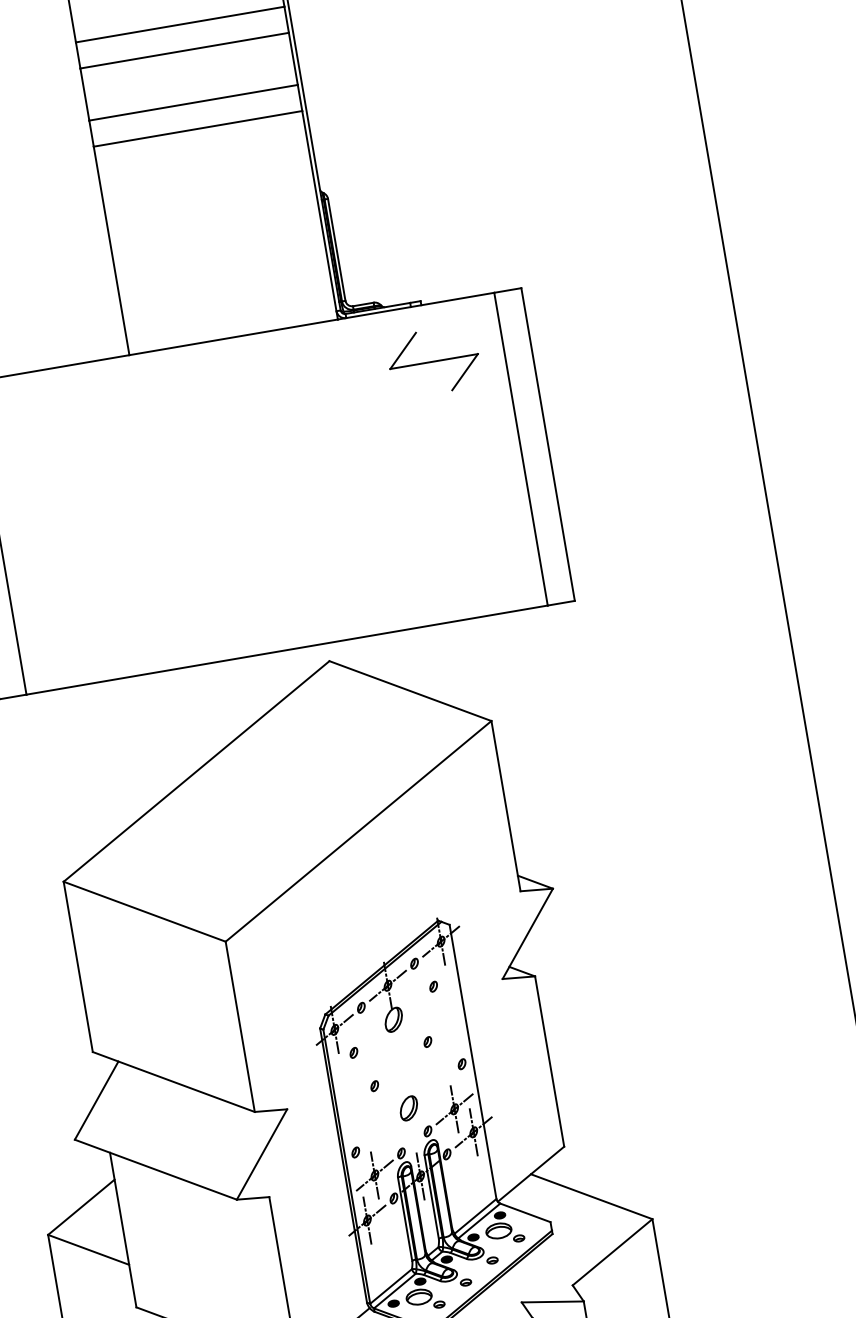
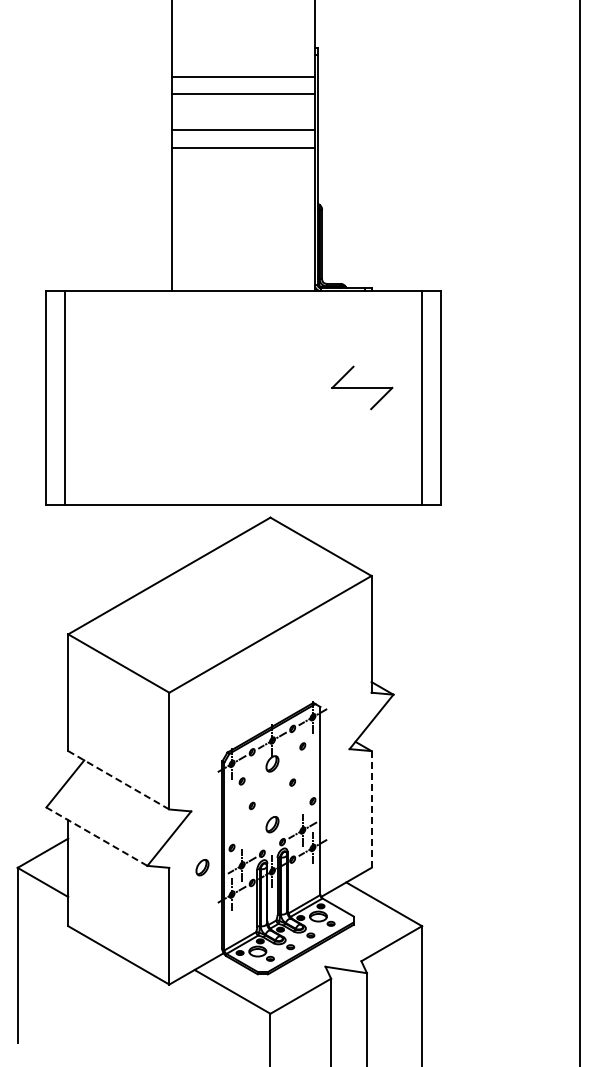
part: (434, 360) -> (362, 387), moved
line: (549, 1060) -> (371, 808), solid -> dashed
line: (173, 1082) -> (118, 780), solid -> dashed
line: (155, 1169) -> (96, 836), solid -> dashed
part: (317, 1188) -> (202, 867), added

